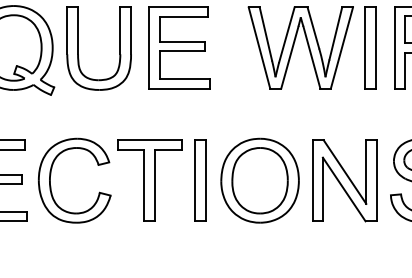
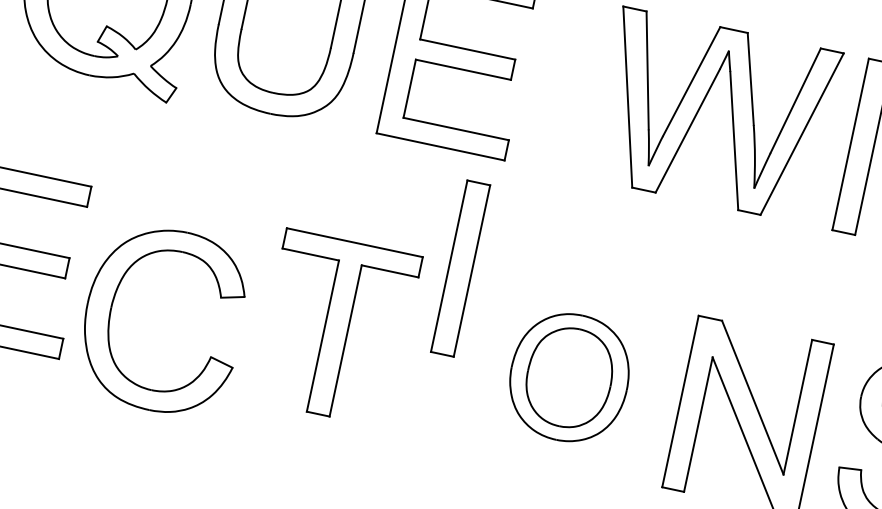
part: (51, 174) -> (117, 296), moved
part: (200, 180) -> (461, 268), moved
part: (259, 180) -> (568, 377), size x0.7

